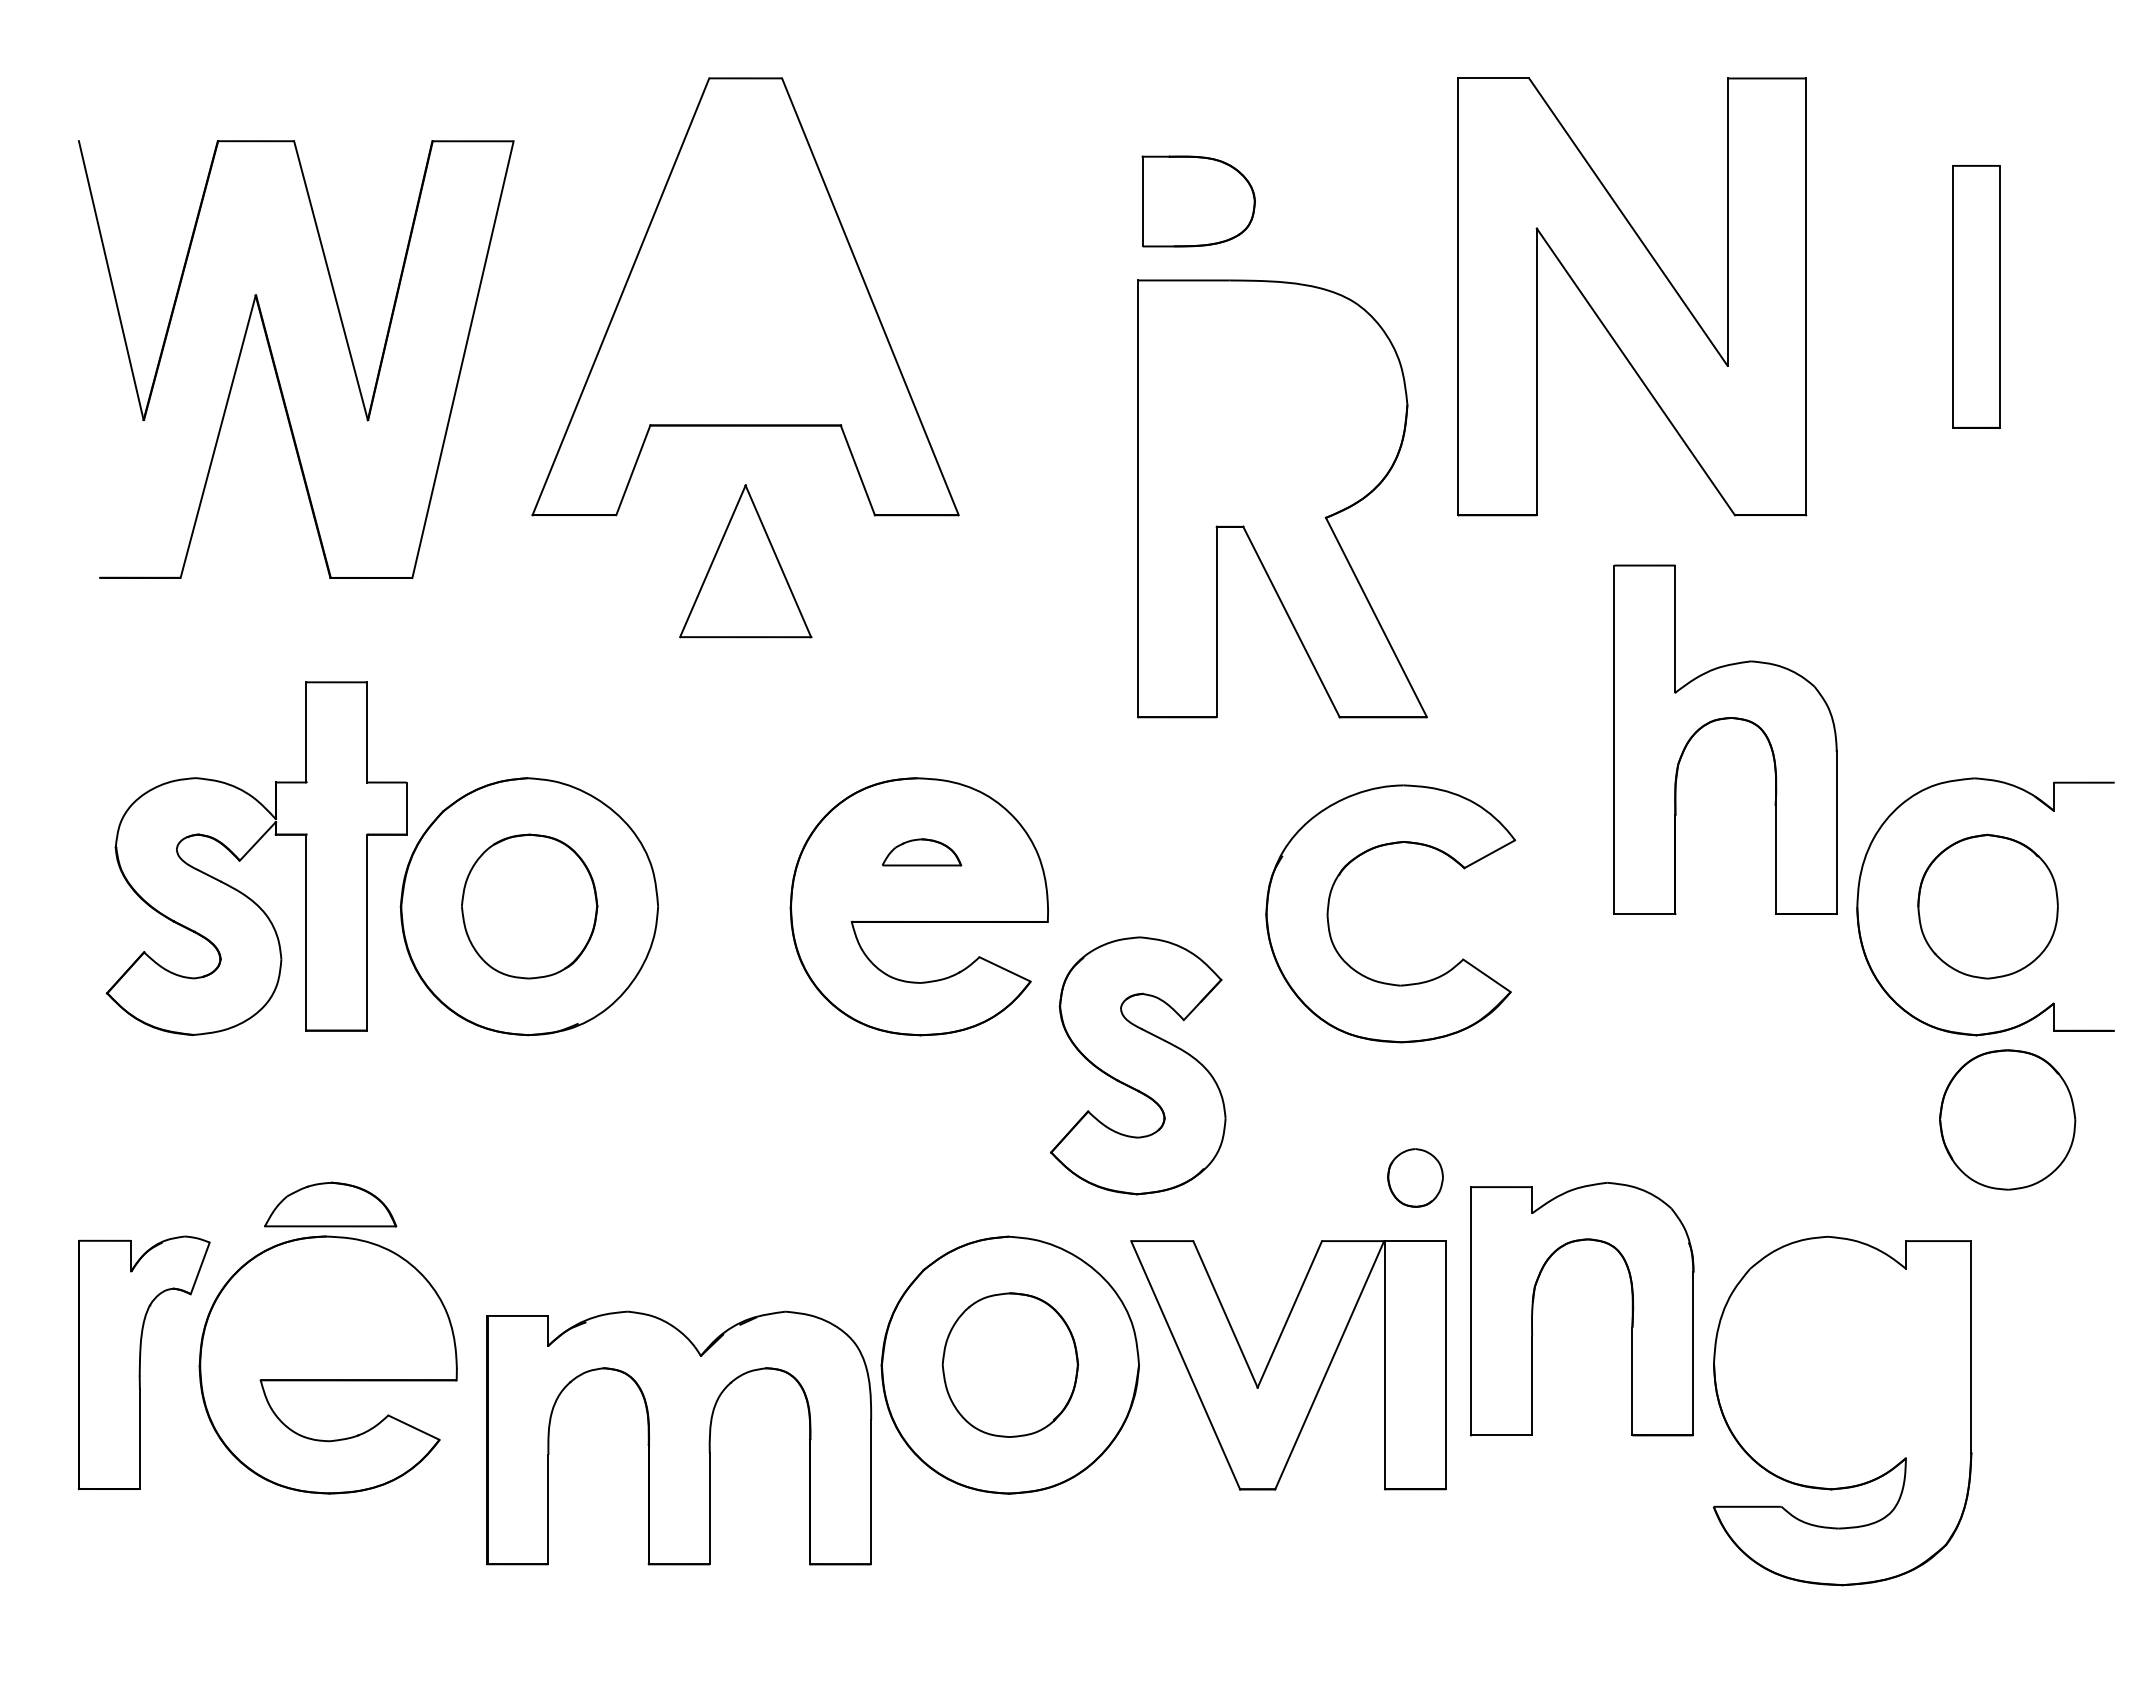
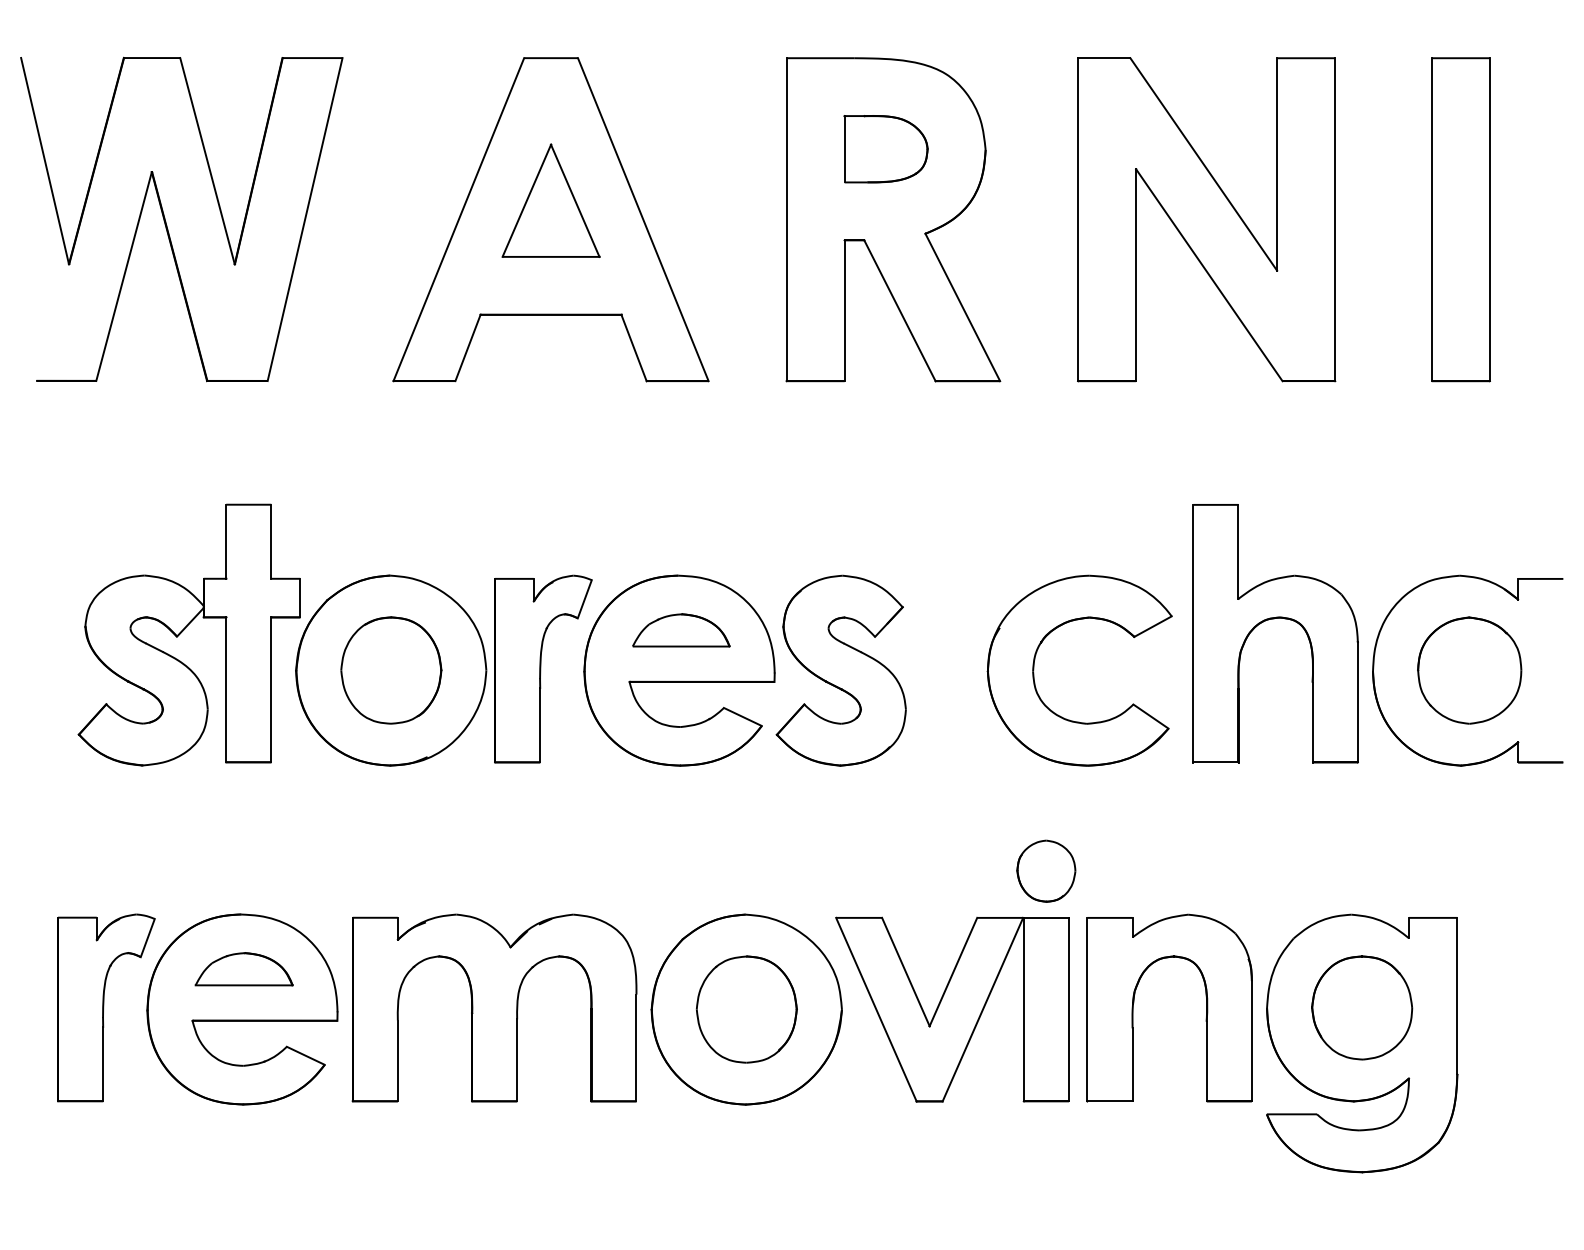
part: (1976, 296) -> (1461, 219), size x1.67
part: (275, 363) -> (166, 222), moved
part: (1282, 498) -> (893, 219), moved
part: (745, 561) -> (550, 200), moved
part: (1720, 720) -> (1271, 619), moved
part: (921, 852) -> (681, 630), size x1.67
part: (734, 904) -> (542, 668), added
part: (1329, 906) -> (1034, 665), moved
part: (1138, 1065) -> (841, 670), moved
part: (2007, 1119) -> (1362, 1007), moved
part: (1415, 1177) -> (1046, 870), size x1.43
part: (330, 1204) -> (244, 969), moved
part: (1533, 1309) -> (1133, 1008), moved
part: (679, 1437) -> (494, 1007), moved

